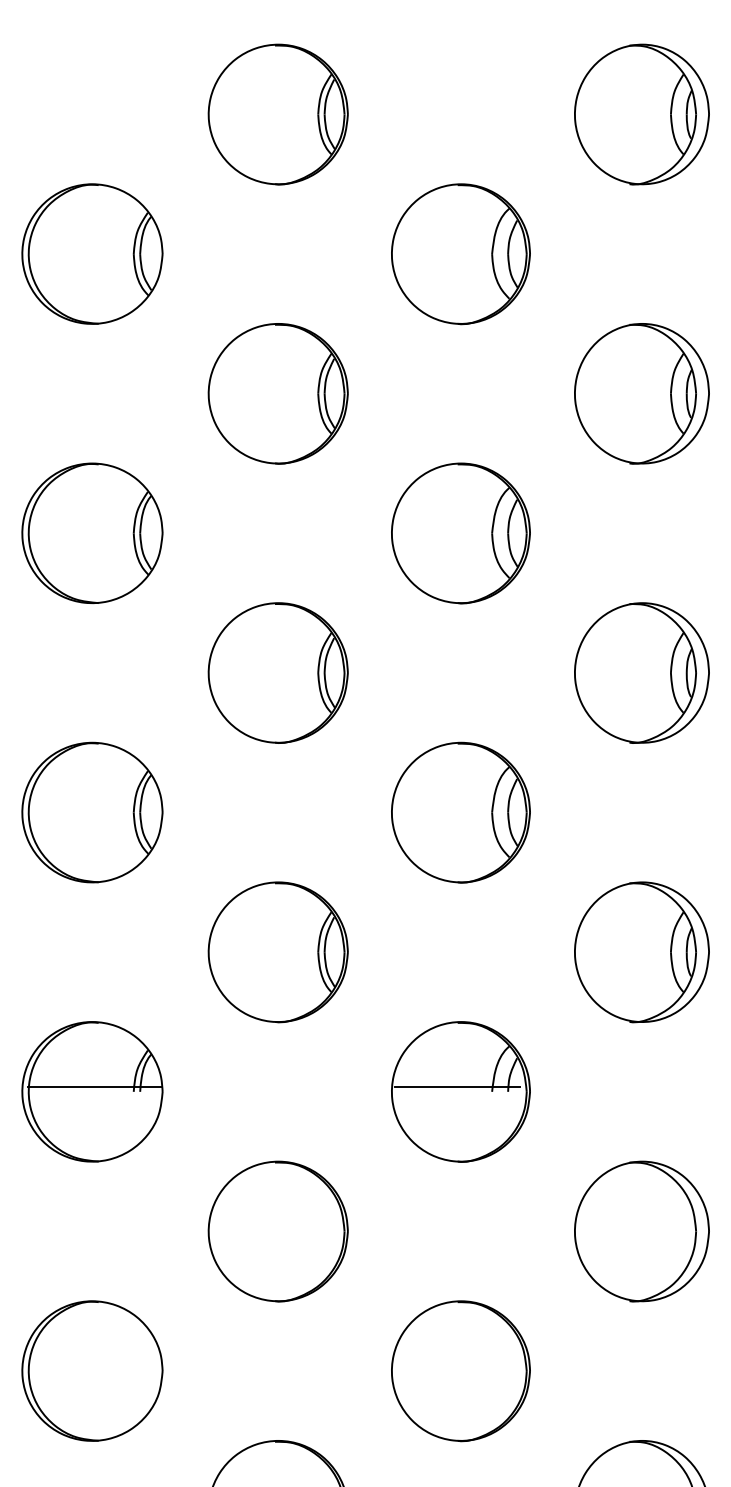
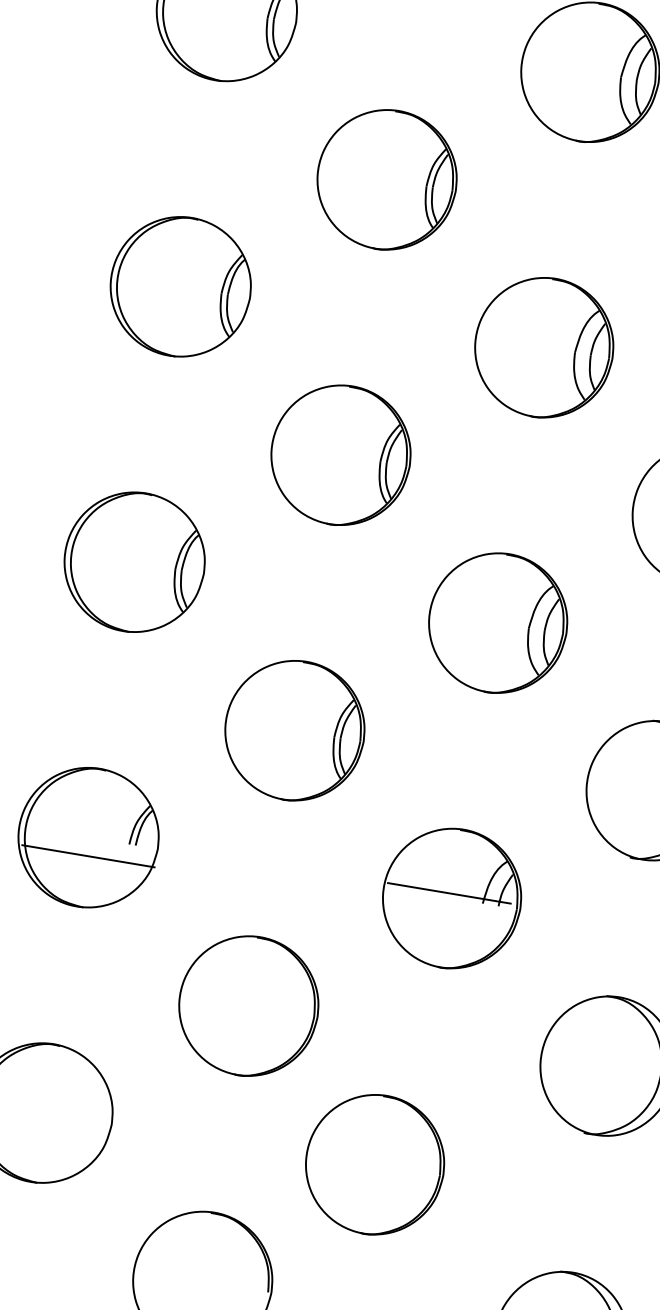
line: (95, 1087) -> (88, 856), moved
part: (460, 1371) -> (374, 1165), moved

